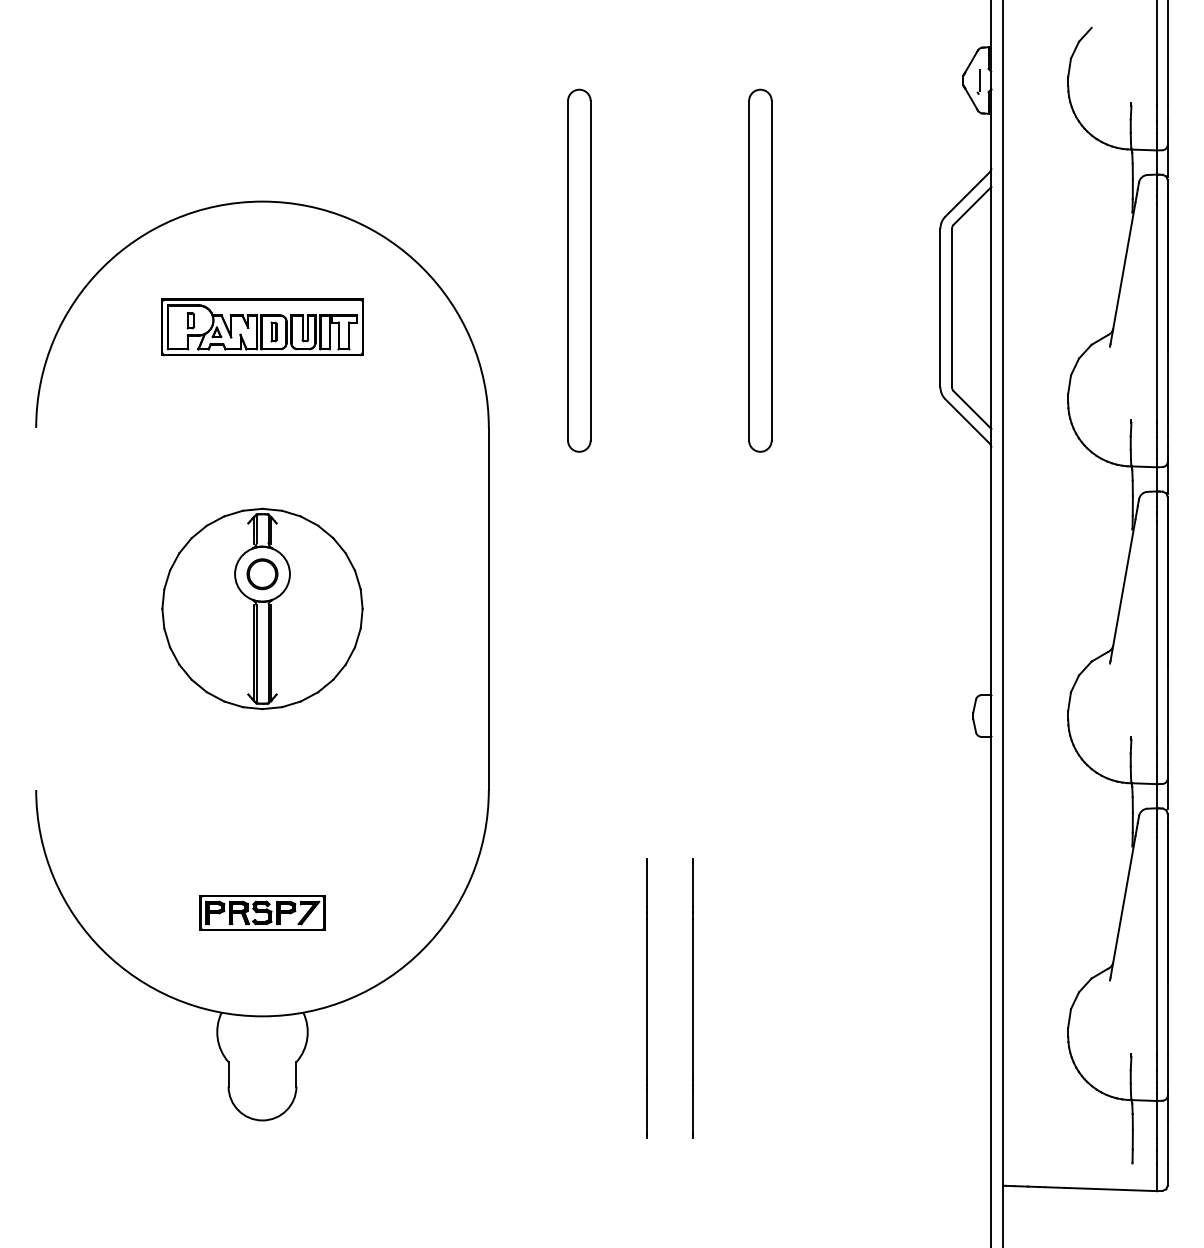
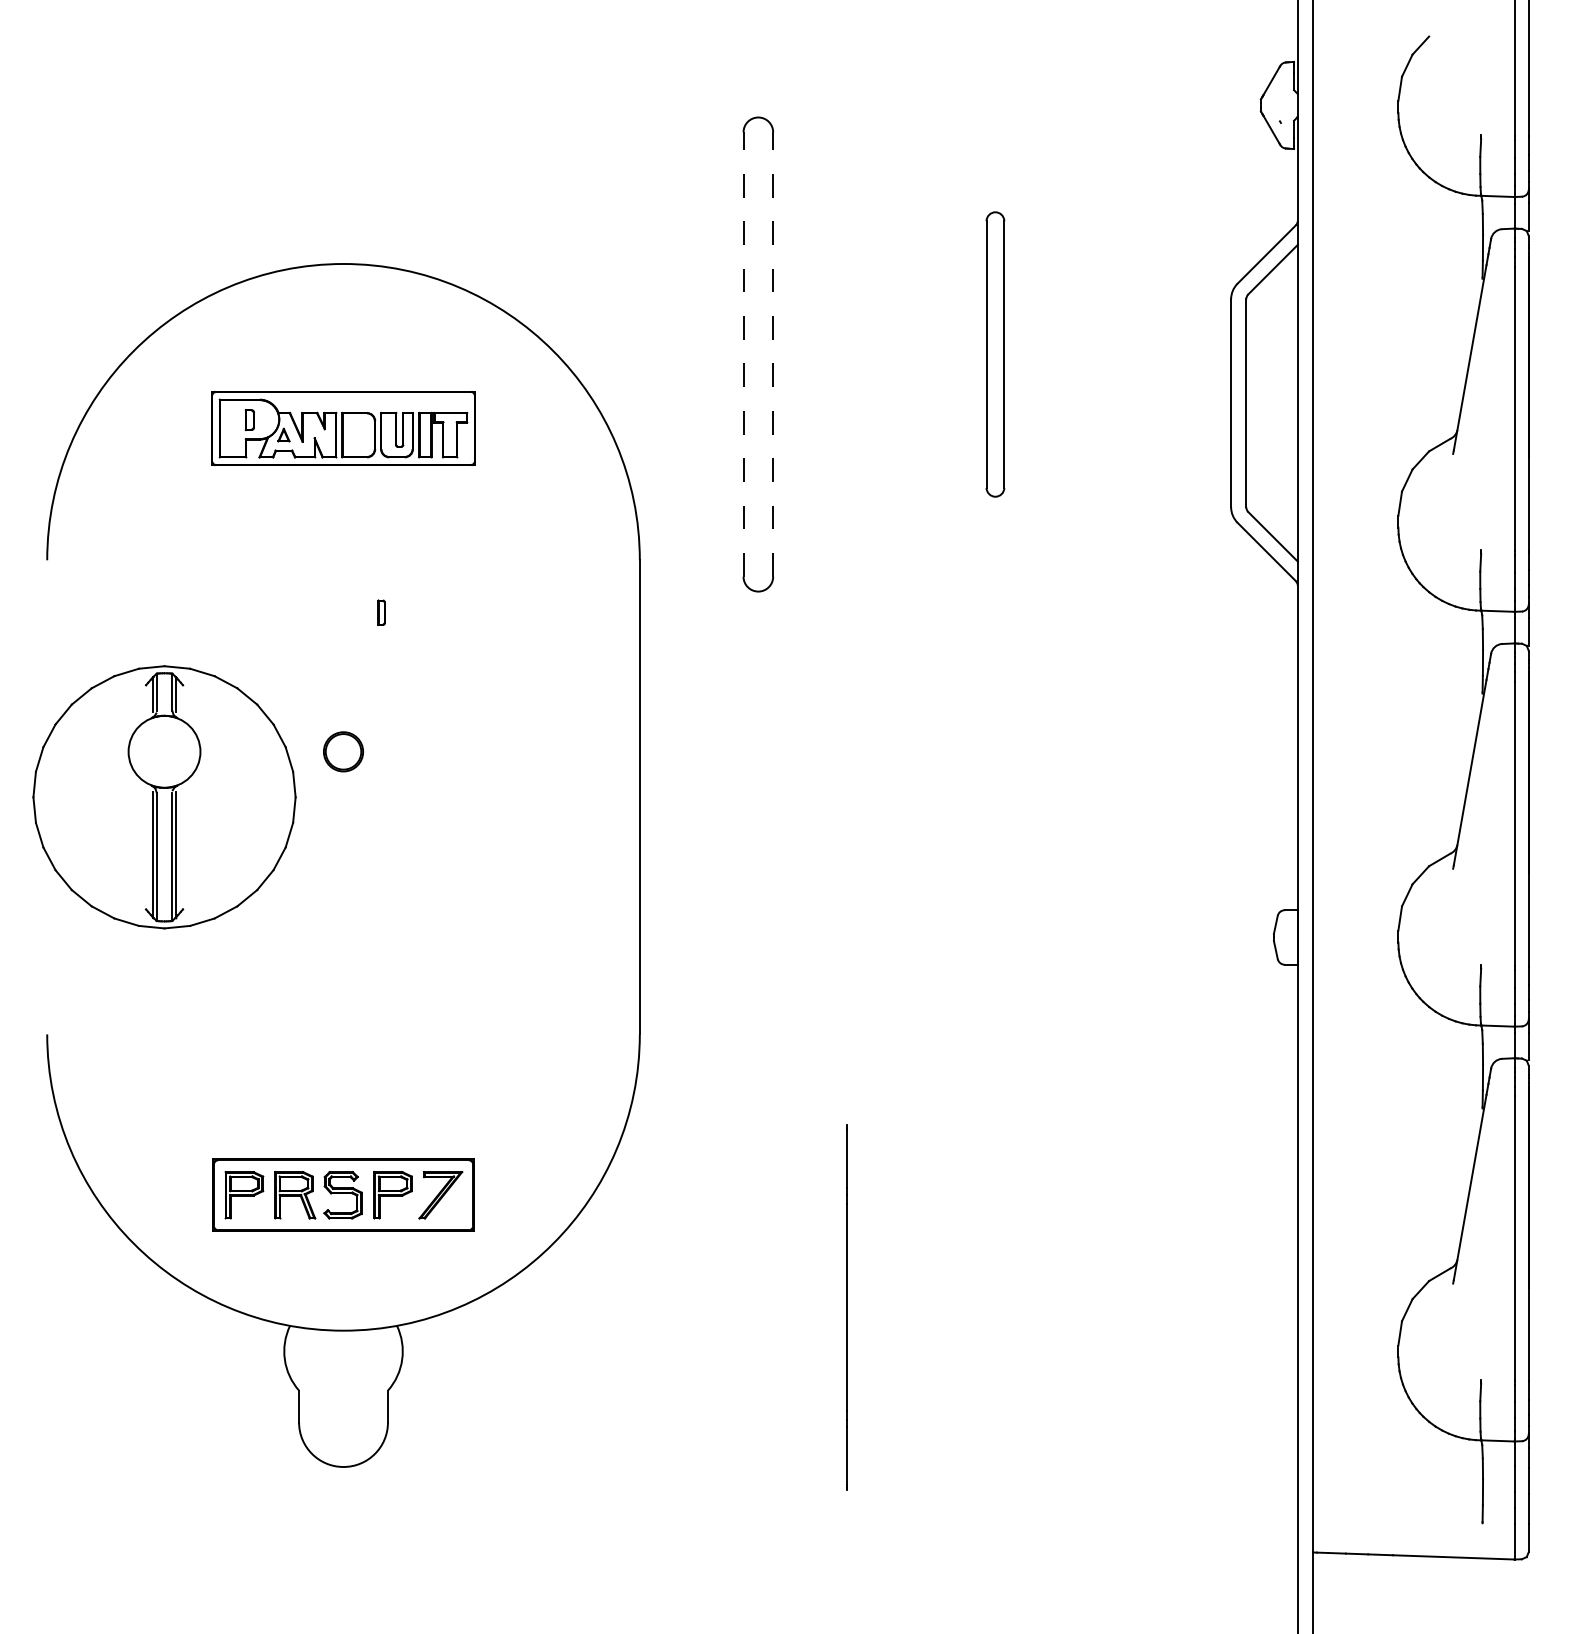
line: (979, 80) -> (1282, 105), removed
line: (568, 270) -> (743, 354), solid -> dashed
line: (590, 270) -> (773, 354), solid -> dashed
part: (760, 270) -> (995, 354), size x0.6
part: (273, 331) -> (381, 612), moved
part: (262, 609) -> (164, 797), moved
part: (262, 913) -> (343, 1195), size x1.6
line: (692, 998) -> (906, 1307), removed

